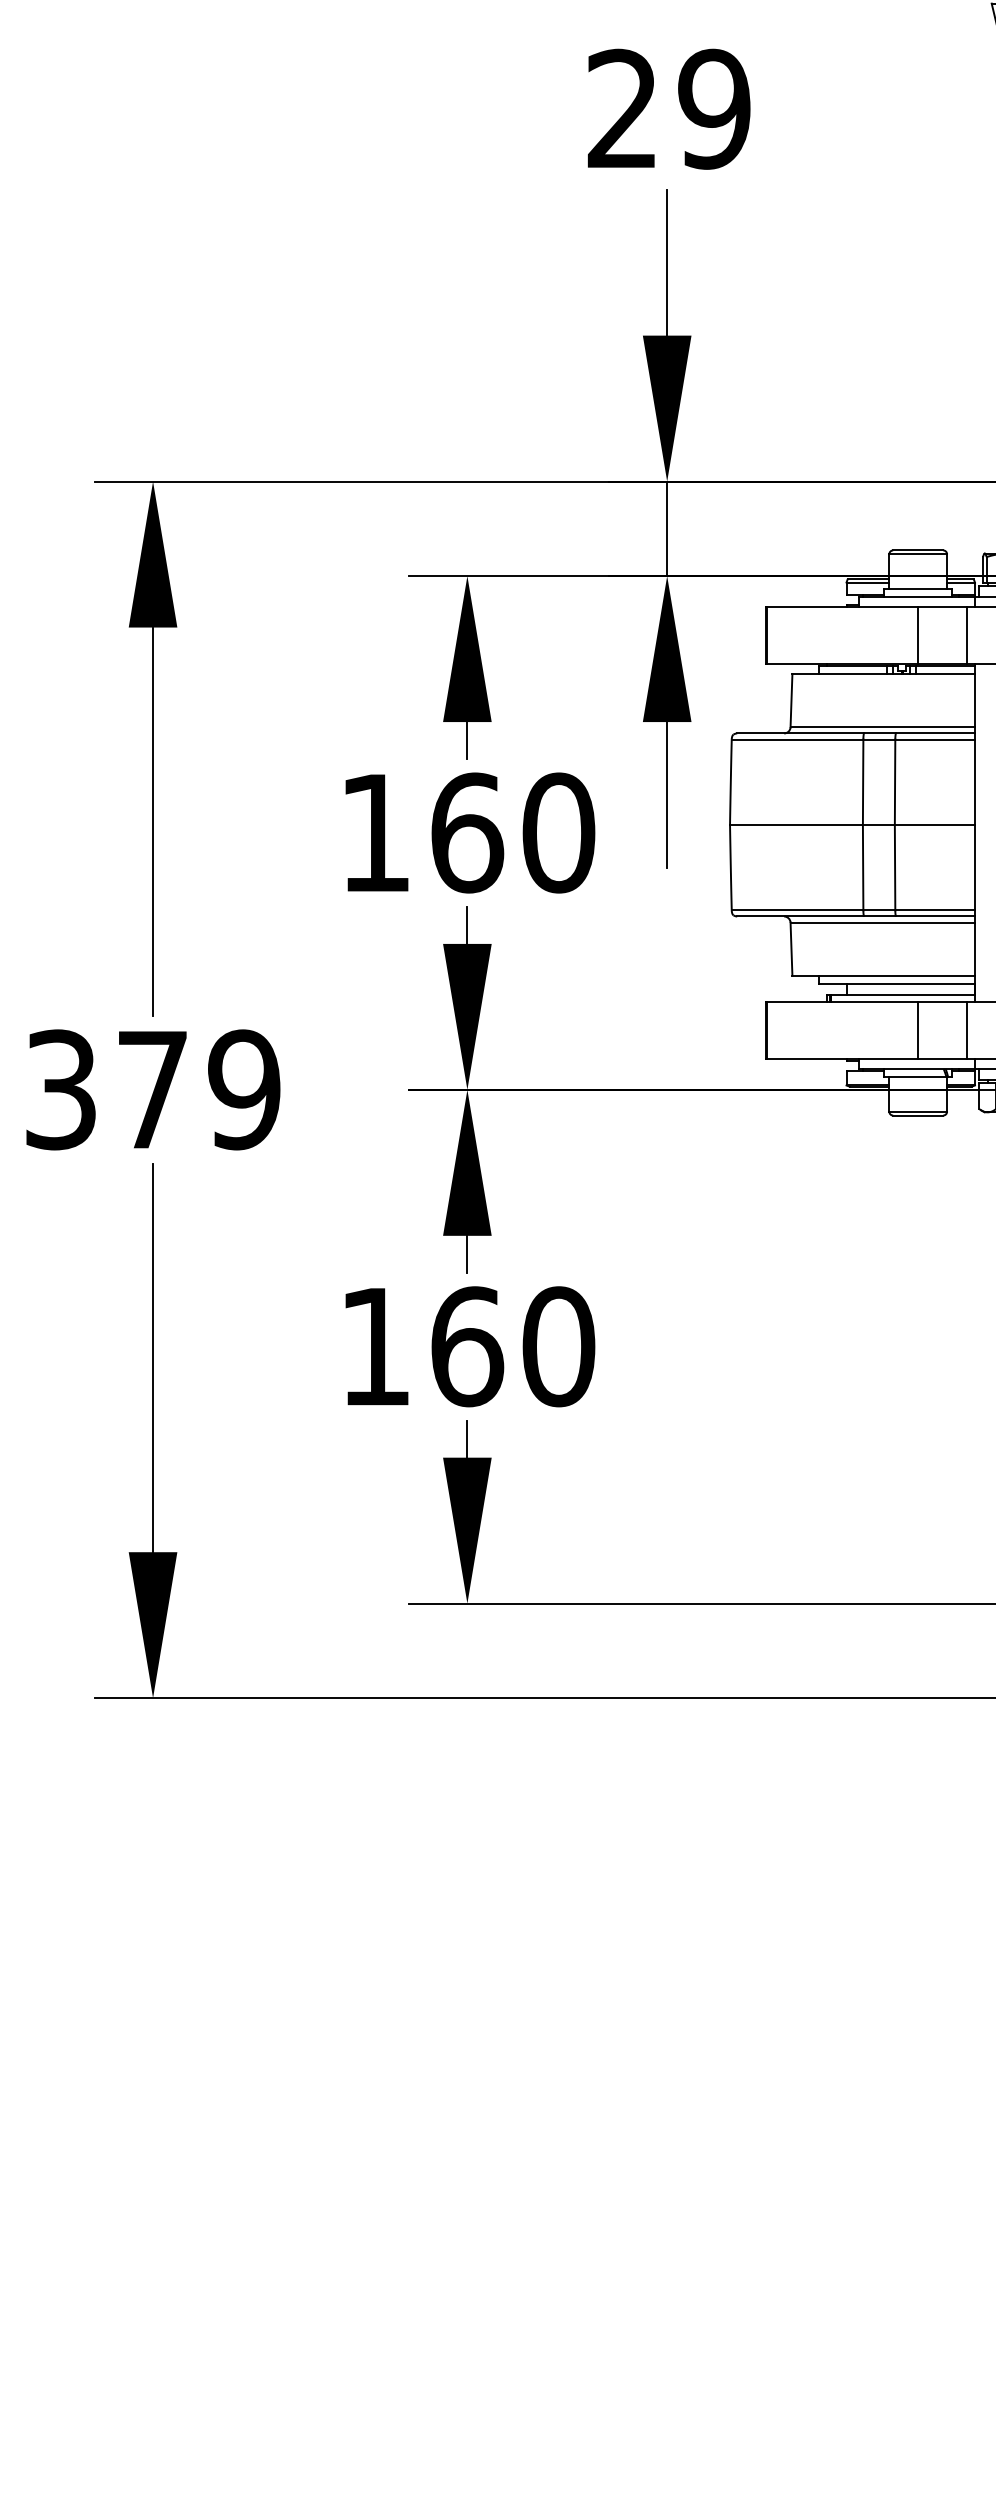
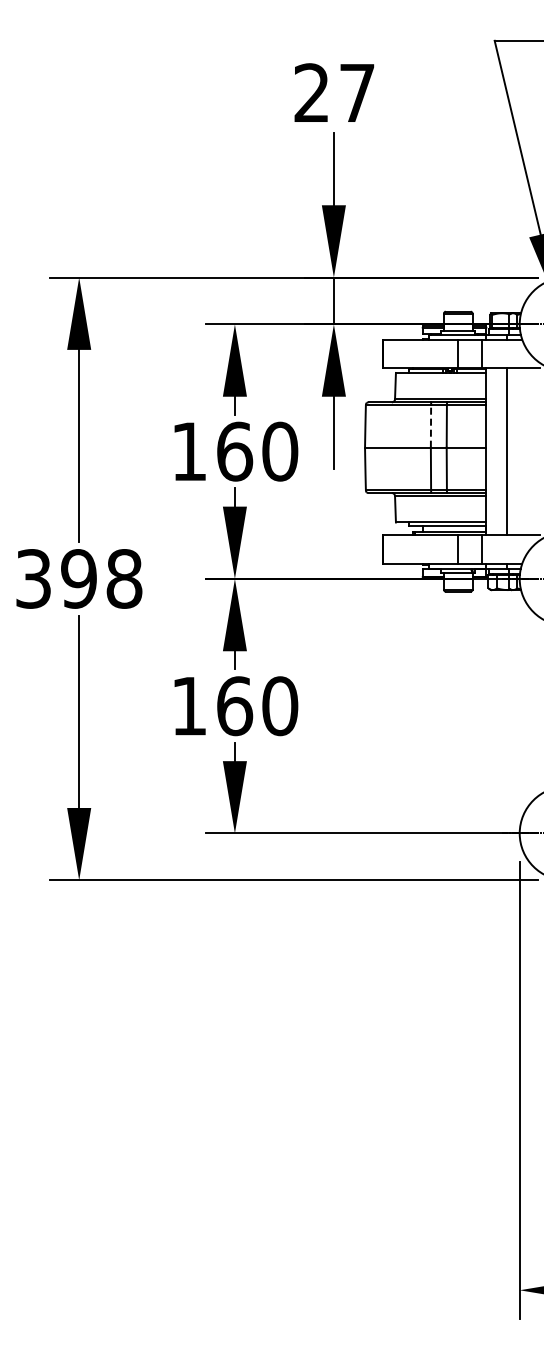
text: (714, 109) -> (357, 93), 29 -> 27
line: (862, 782) -> (430, 426), solid -> dashed
text: (198, 1088) -> (101, 578), 379 -> 398

